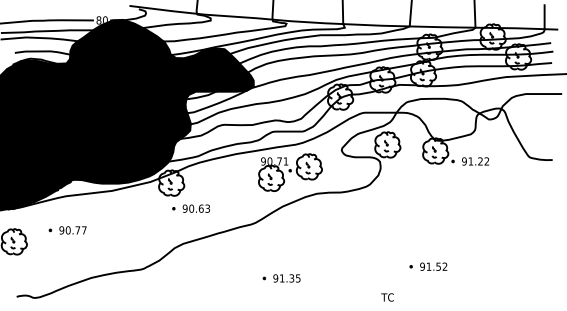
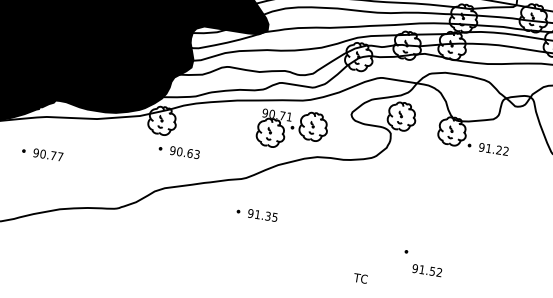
text: (433, 266) -> (427, 270), moved
part: (281, 278) -> (256, 214), moved
text: (387, 297) -> (360, 278), moved

